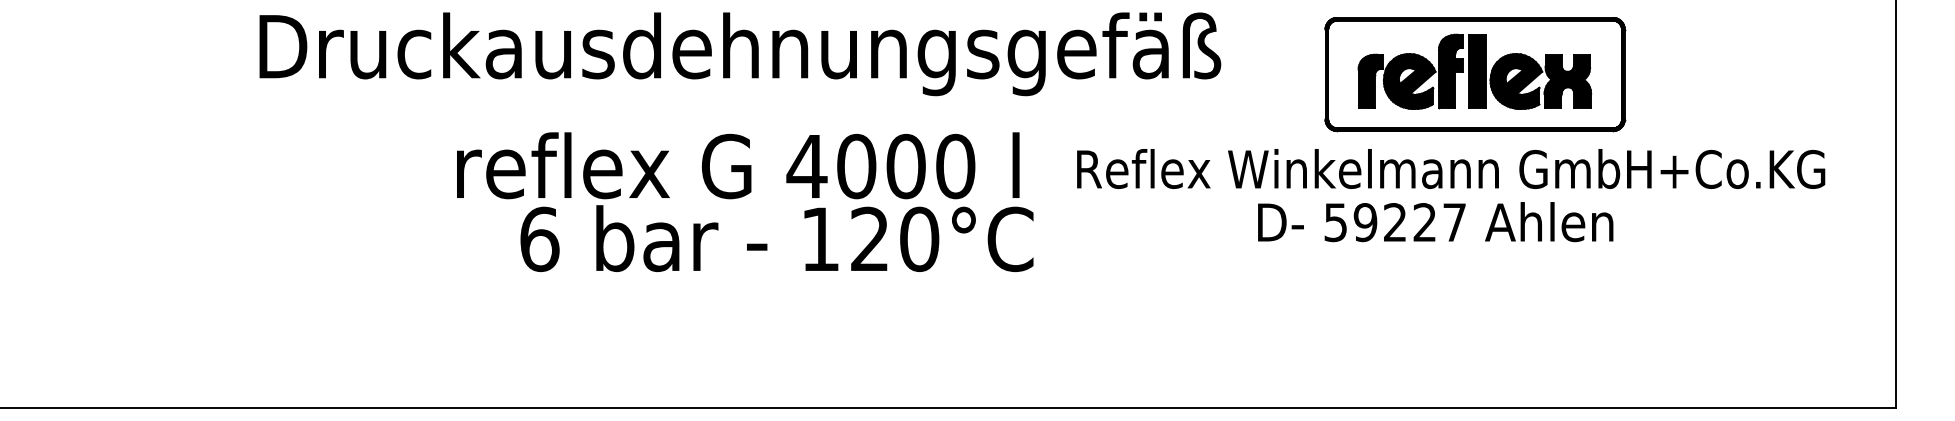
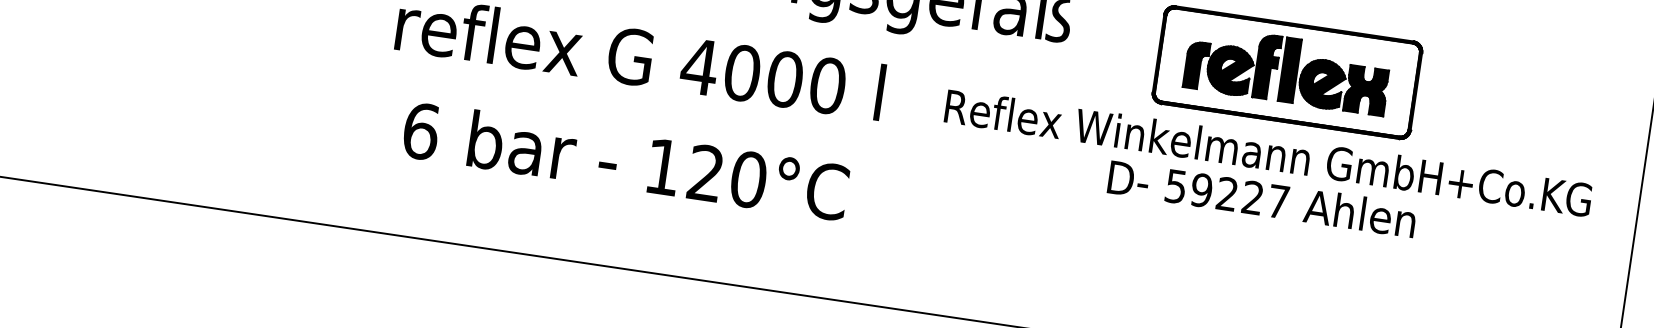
text: (1451, 168) -> (1268, 152), moved
text: (1435, 222) -> (1262, 199), moved
text: (776, 238) -> (625, 160), moved

